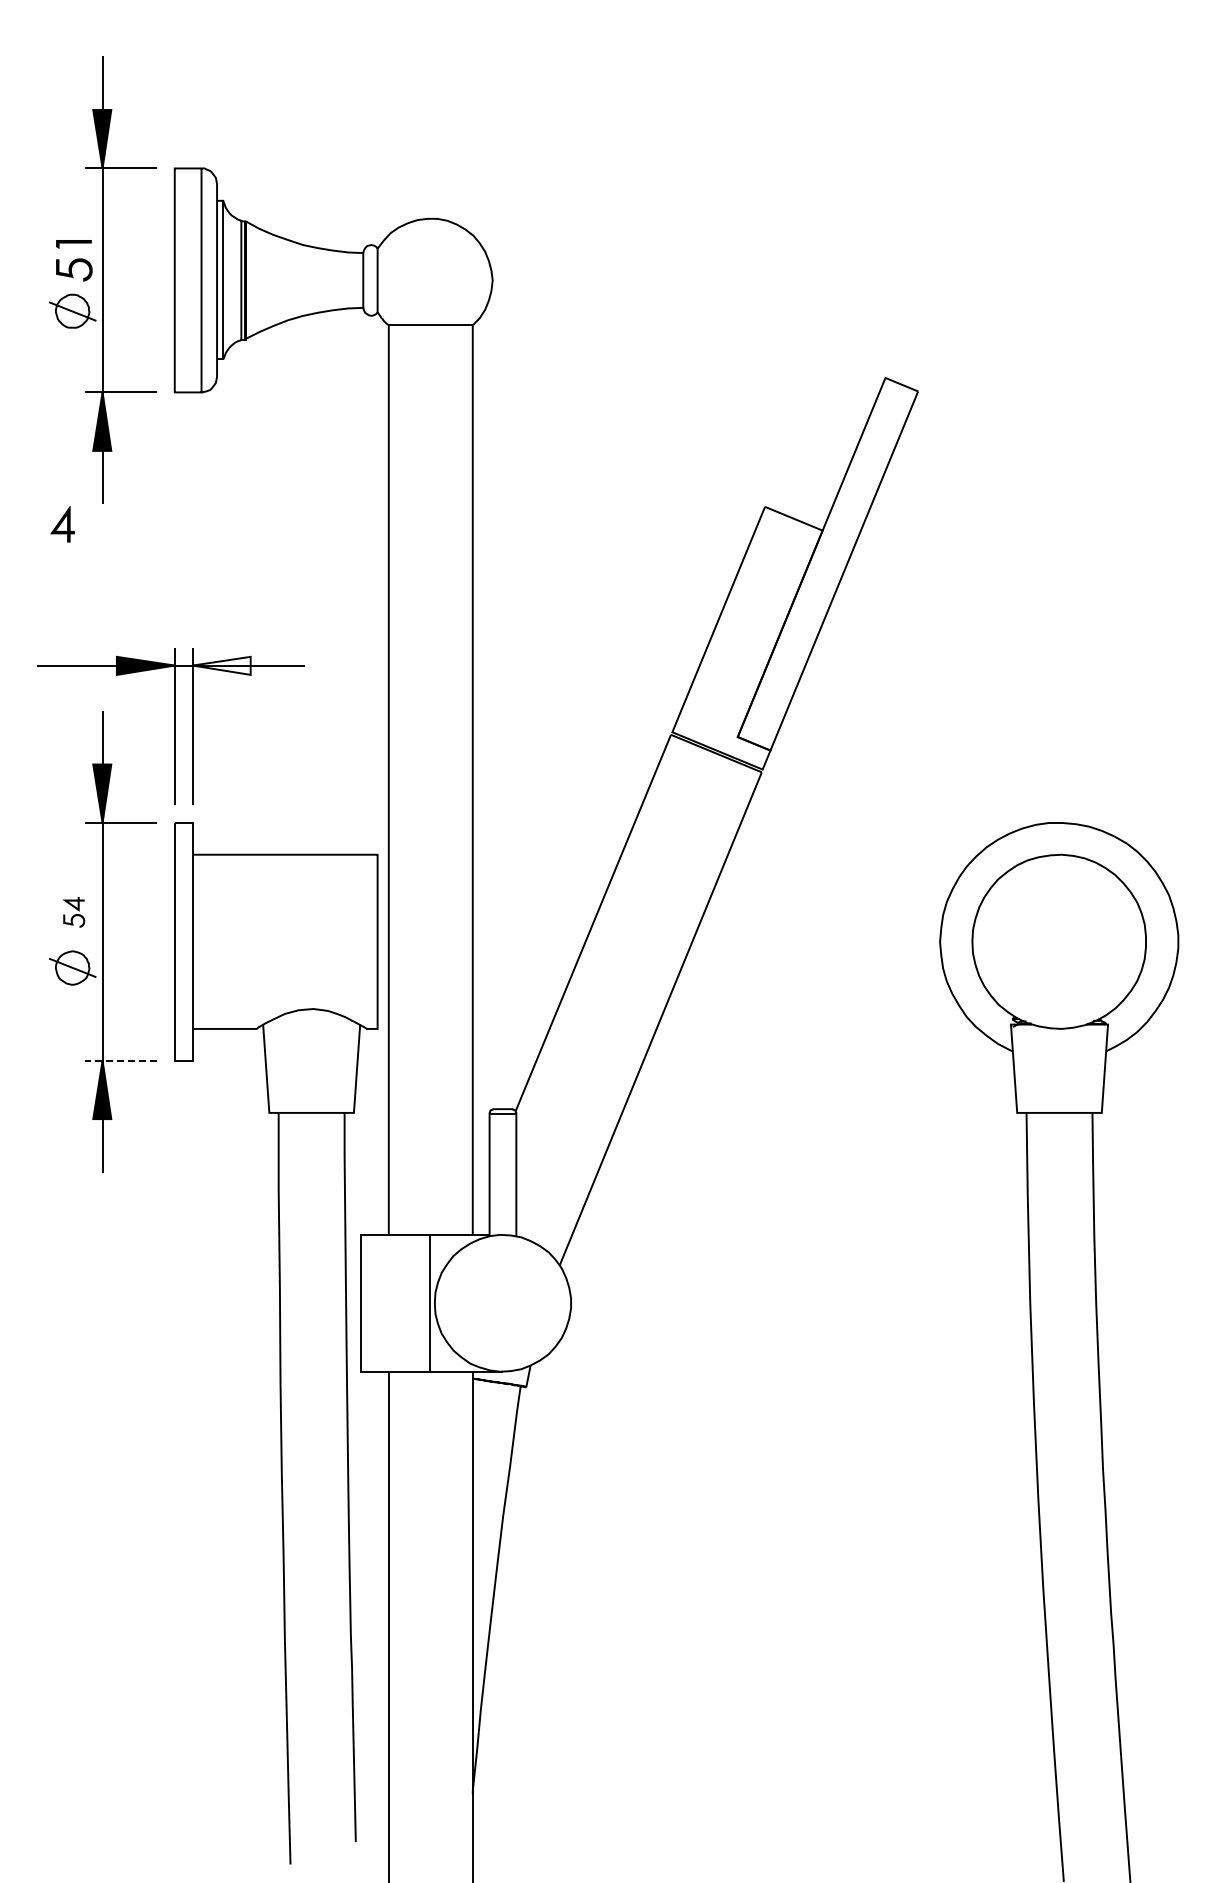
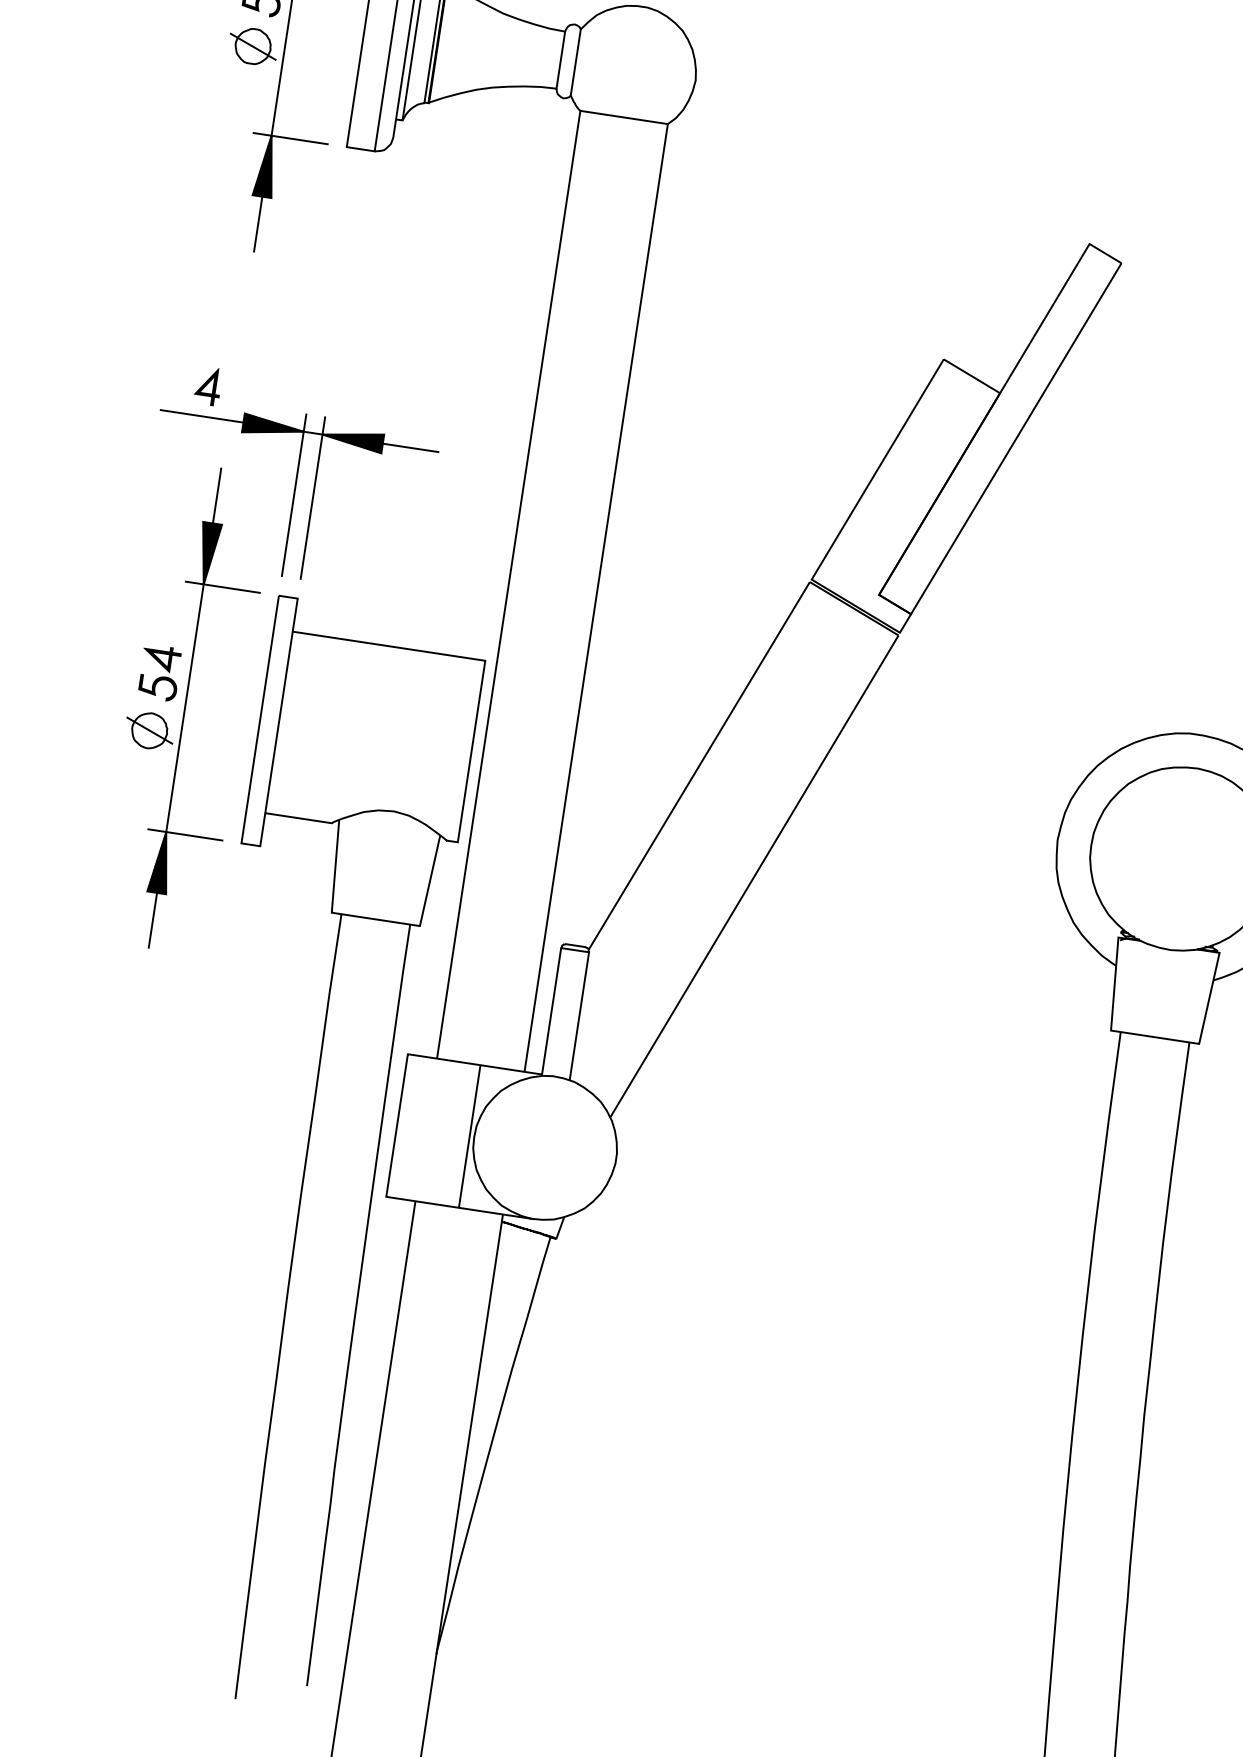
part: (62, 524) -> (208, 386), moved
fill: (221, 665) -> (352, 439), added
part: (73, 912) -> (159, 673), size x1.67
line: (120, 1060) -> (184, 834), dashed -> solid

